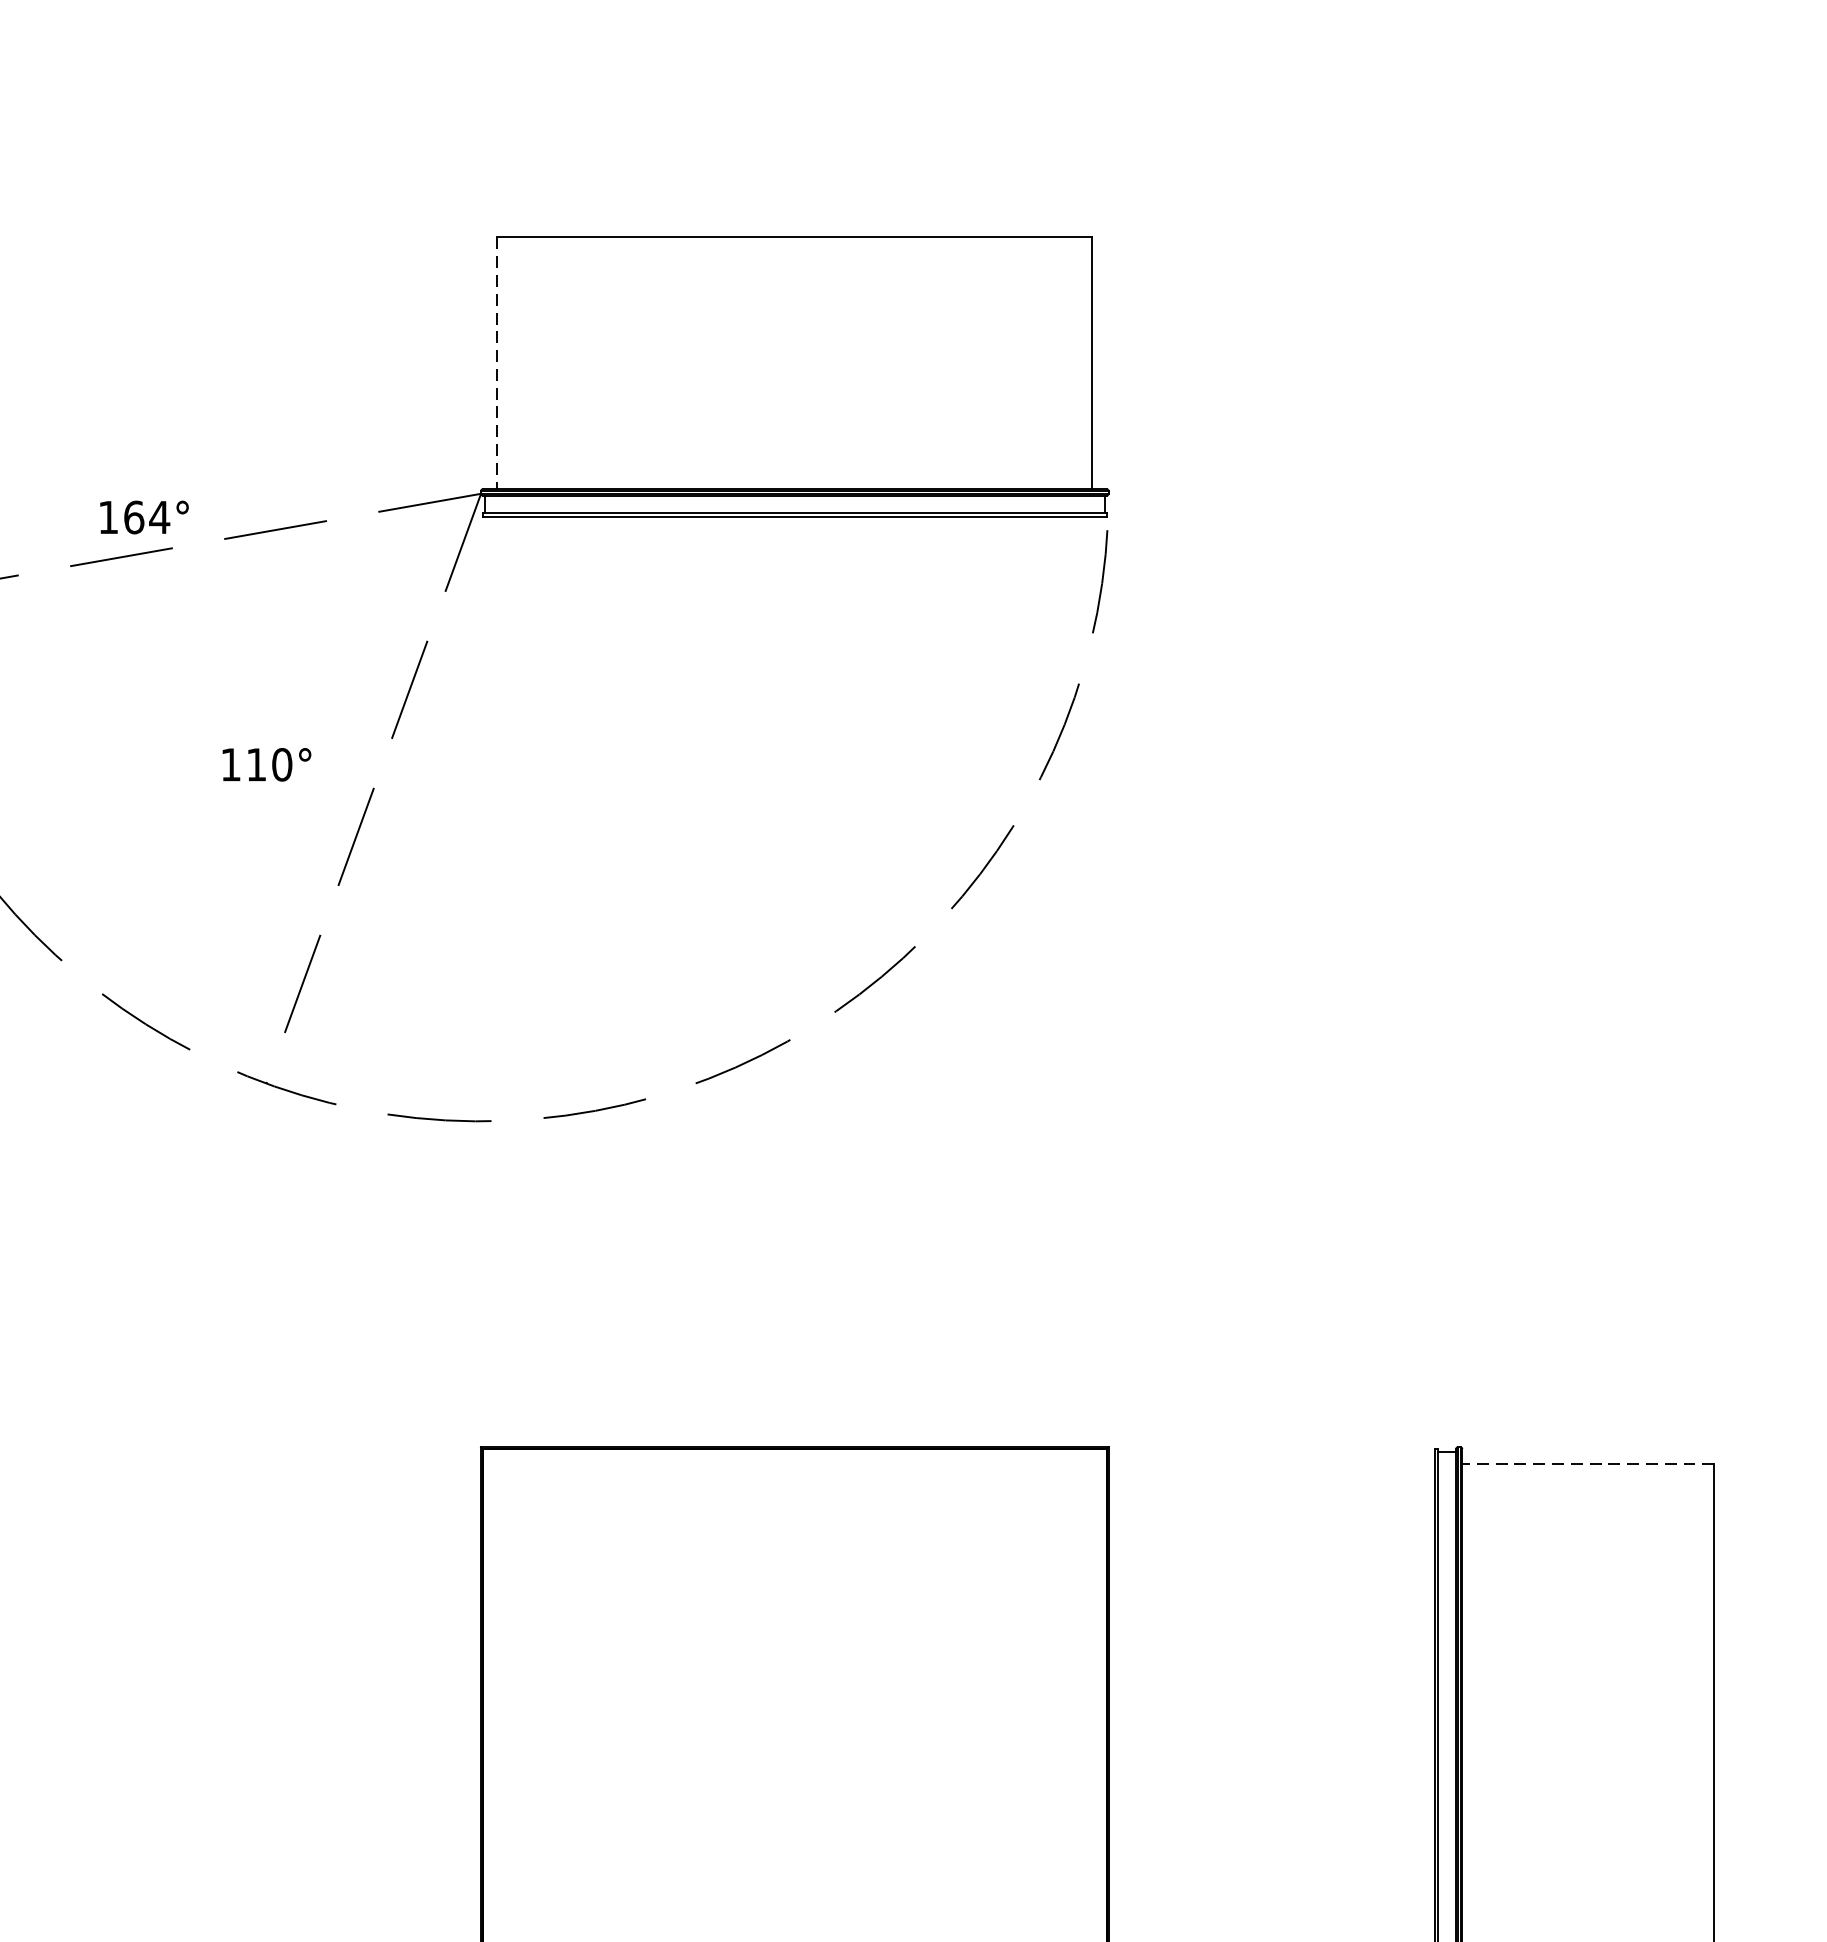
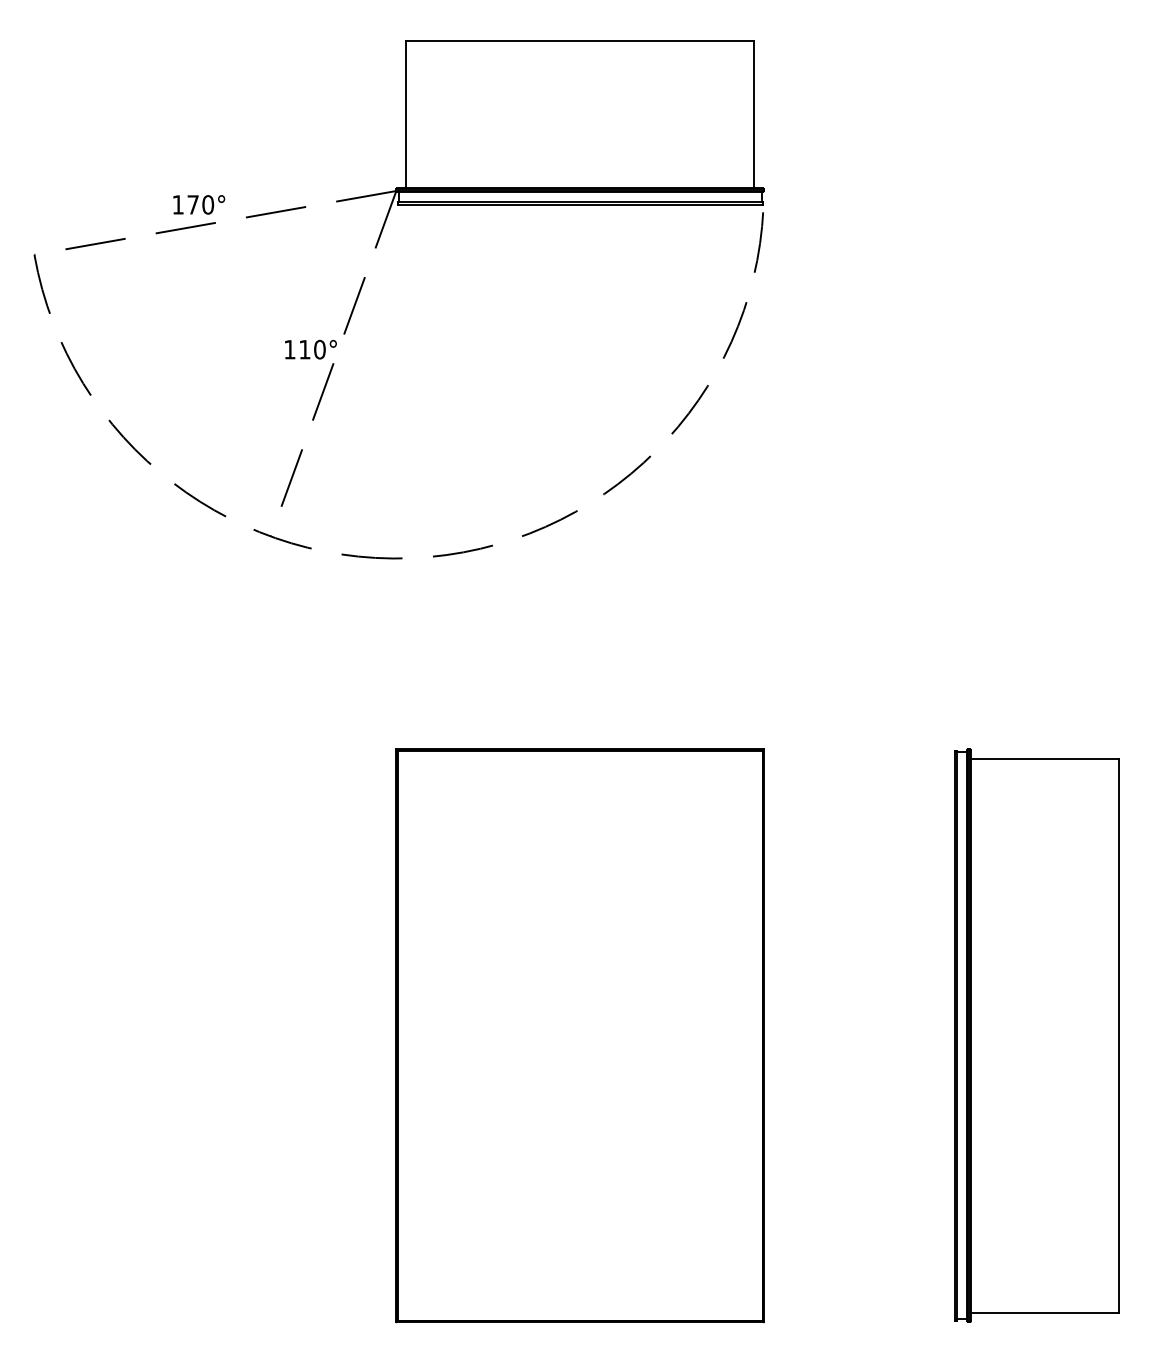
line: (496, 363) -> (405, 114), dashed -> solid
text: (146, 516) -> (200, 204), 164° -> 170°
text: (266, 764) -> (310, 349), moved
line: (1587, 1462) -> (1044, 758), dashed -> solid

